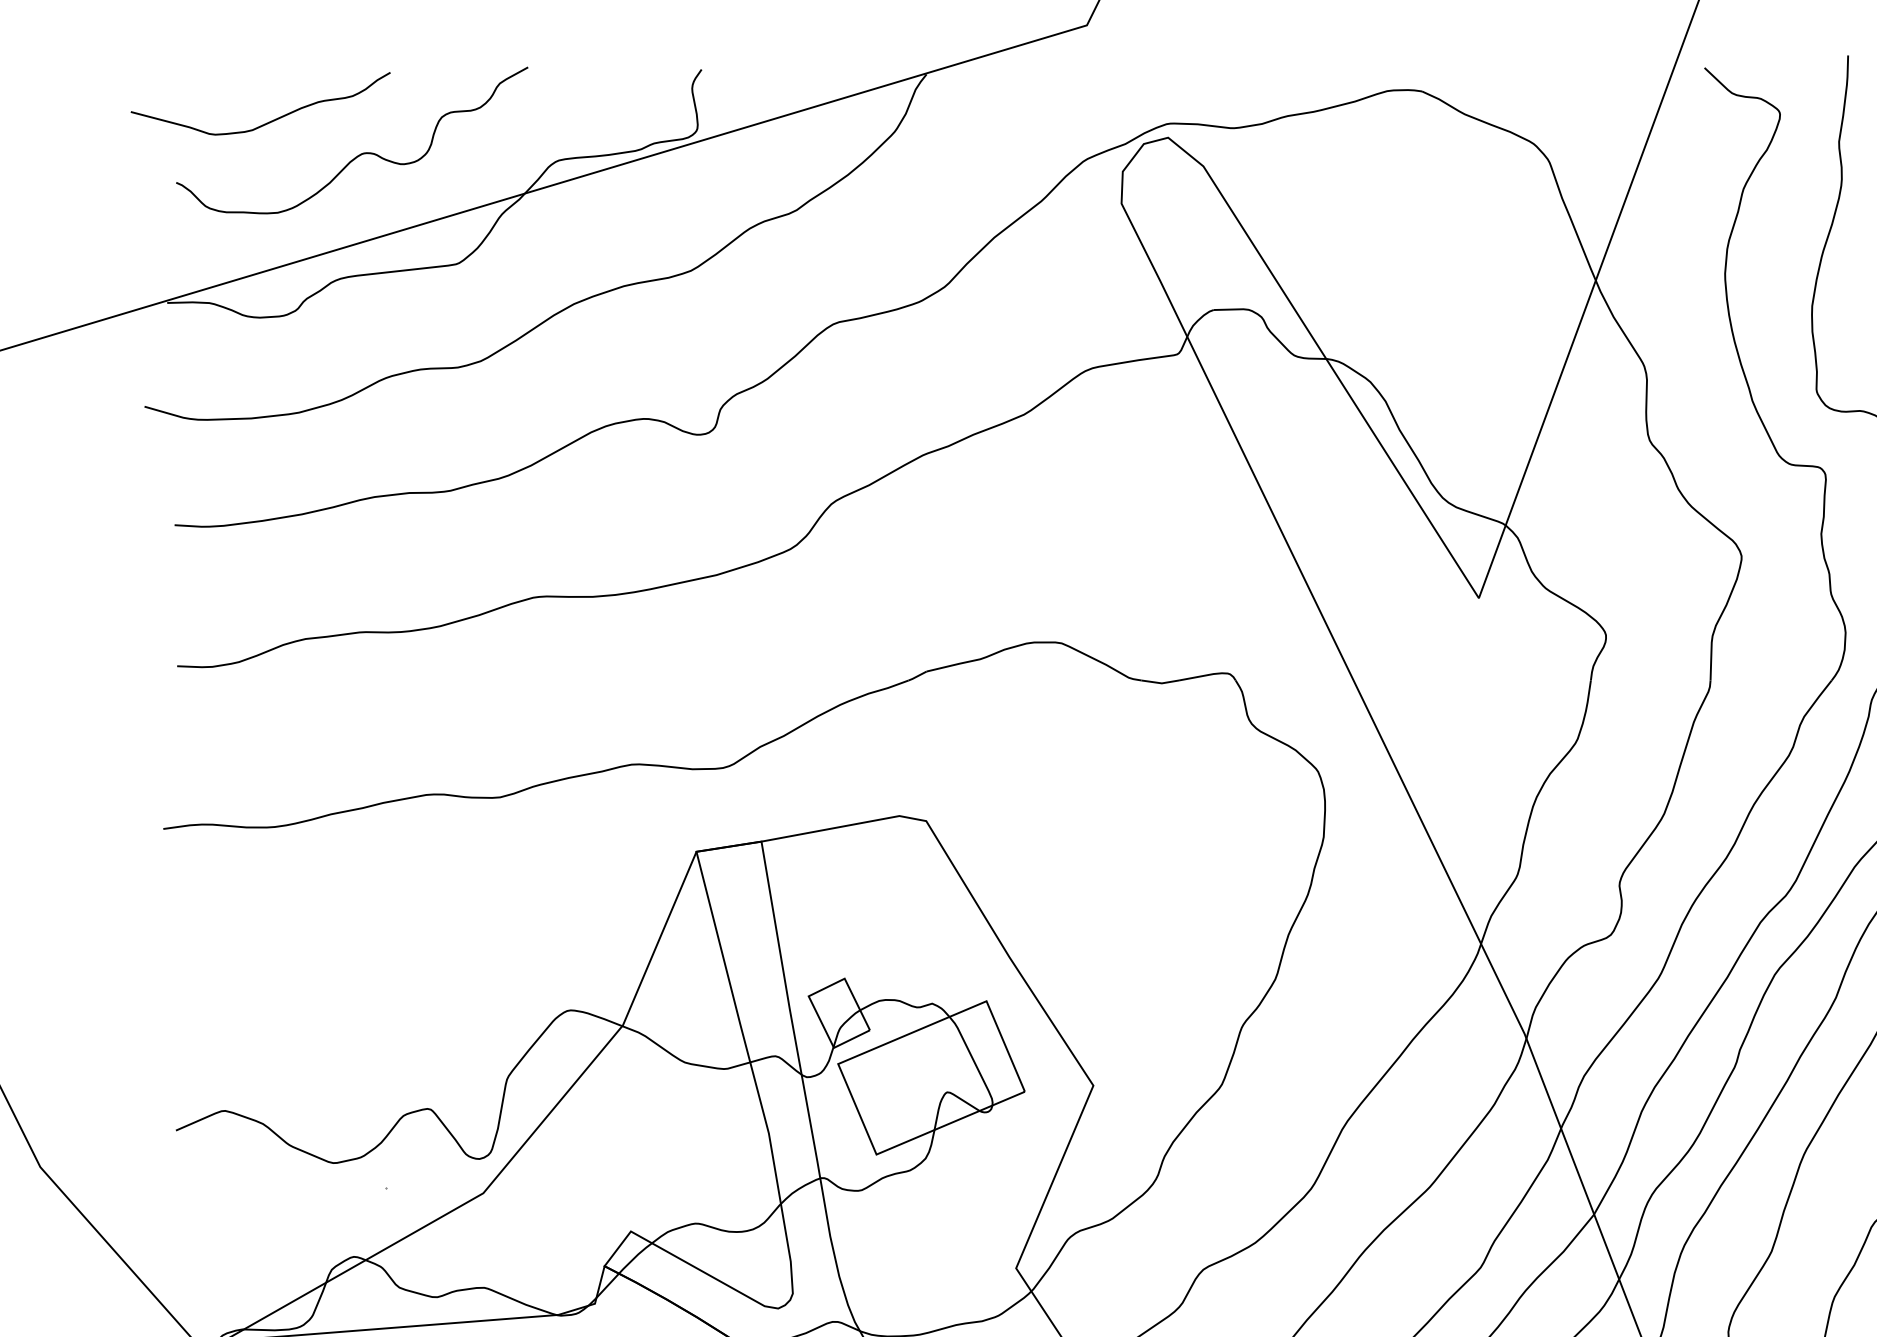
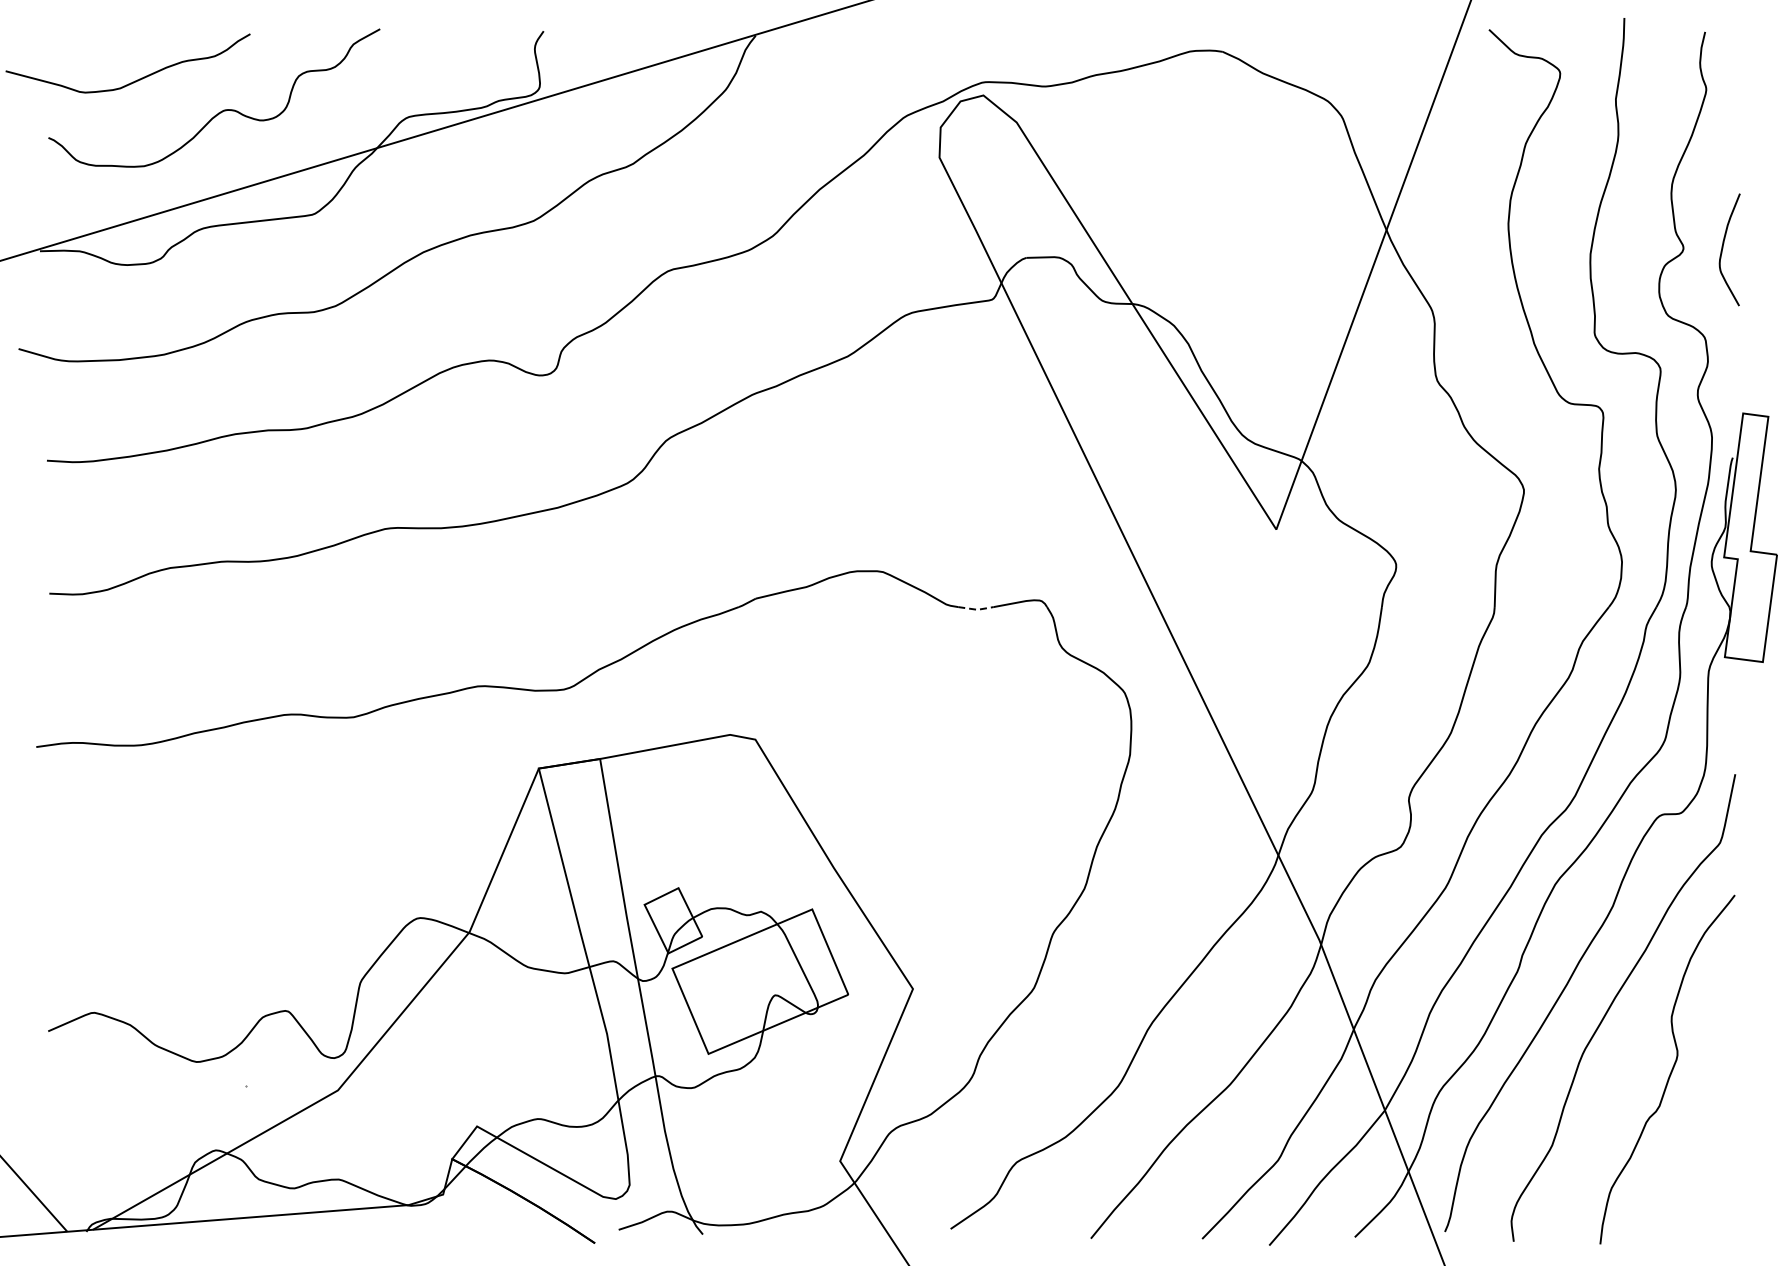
line: (1160, 683) -> (976, 609), solid -> dashed

